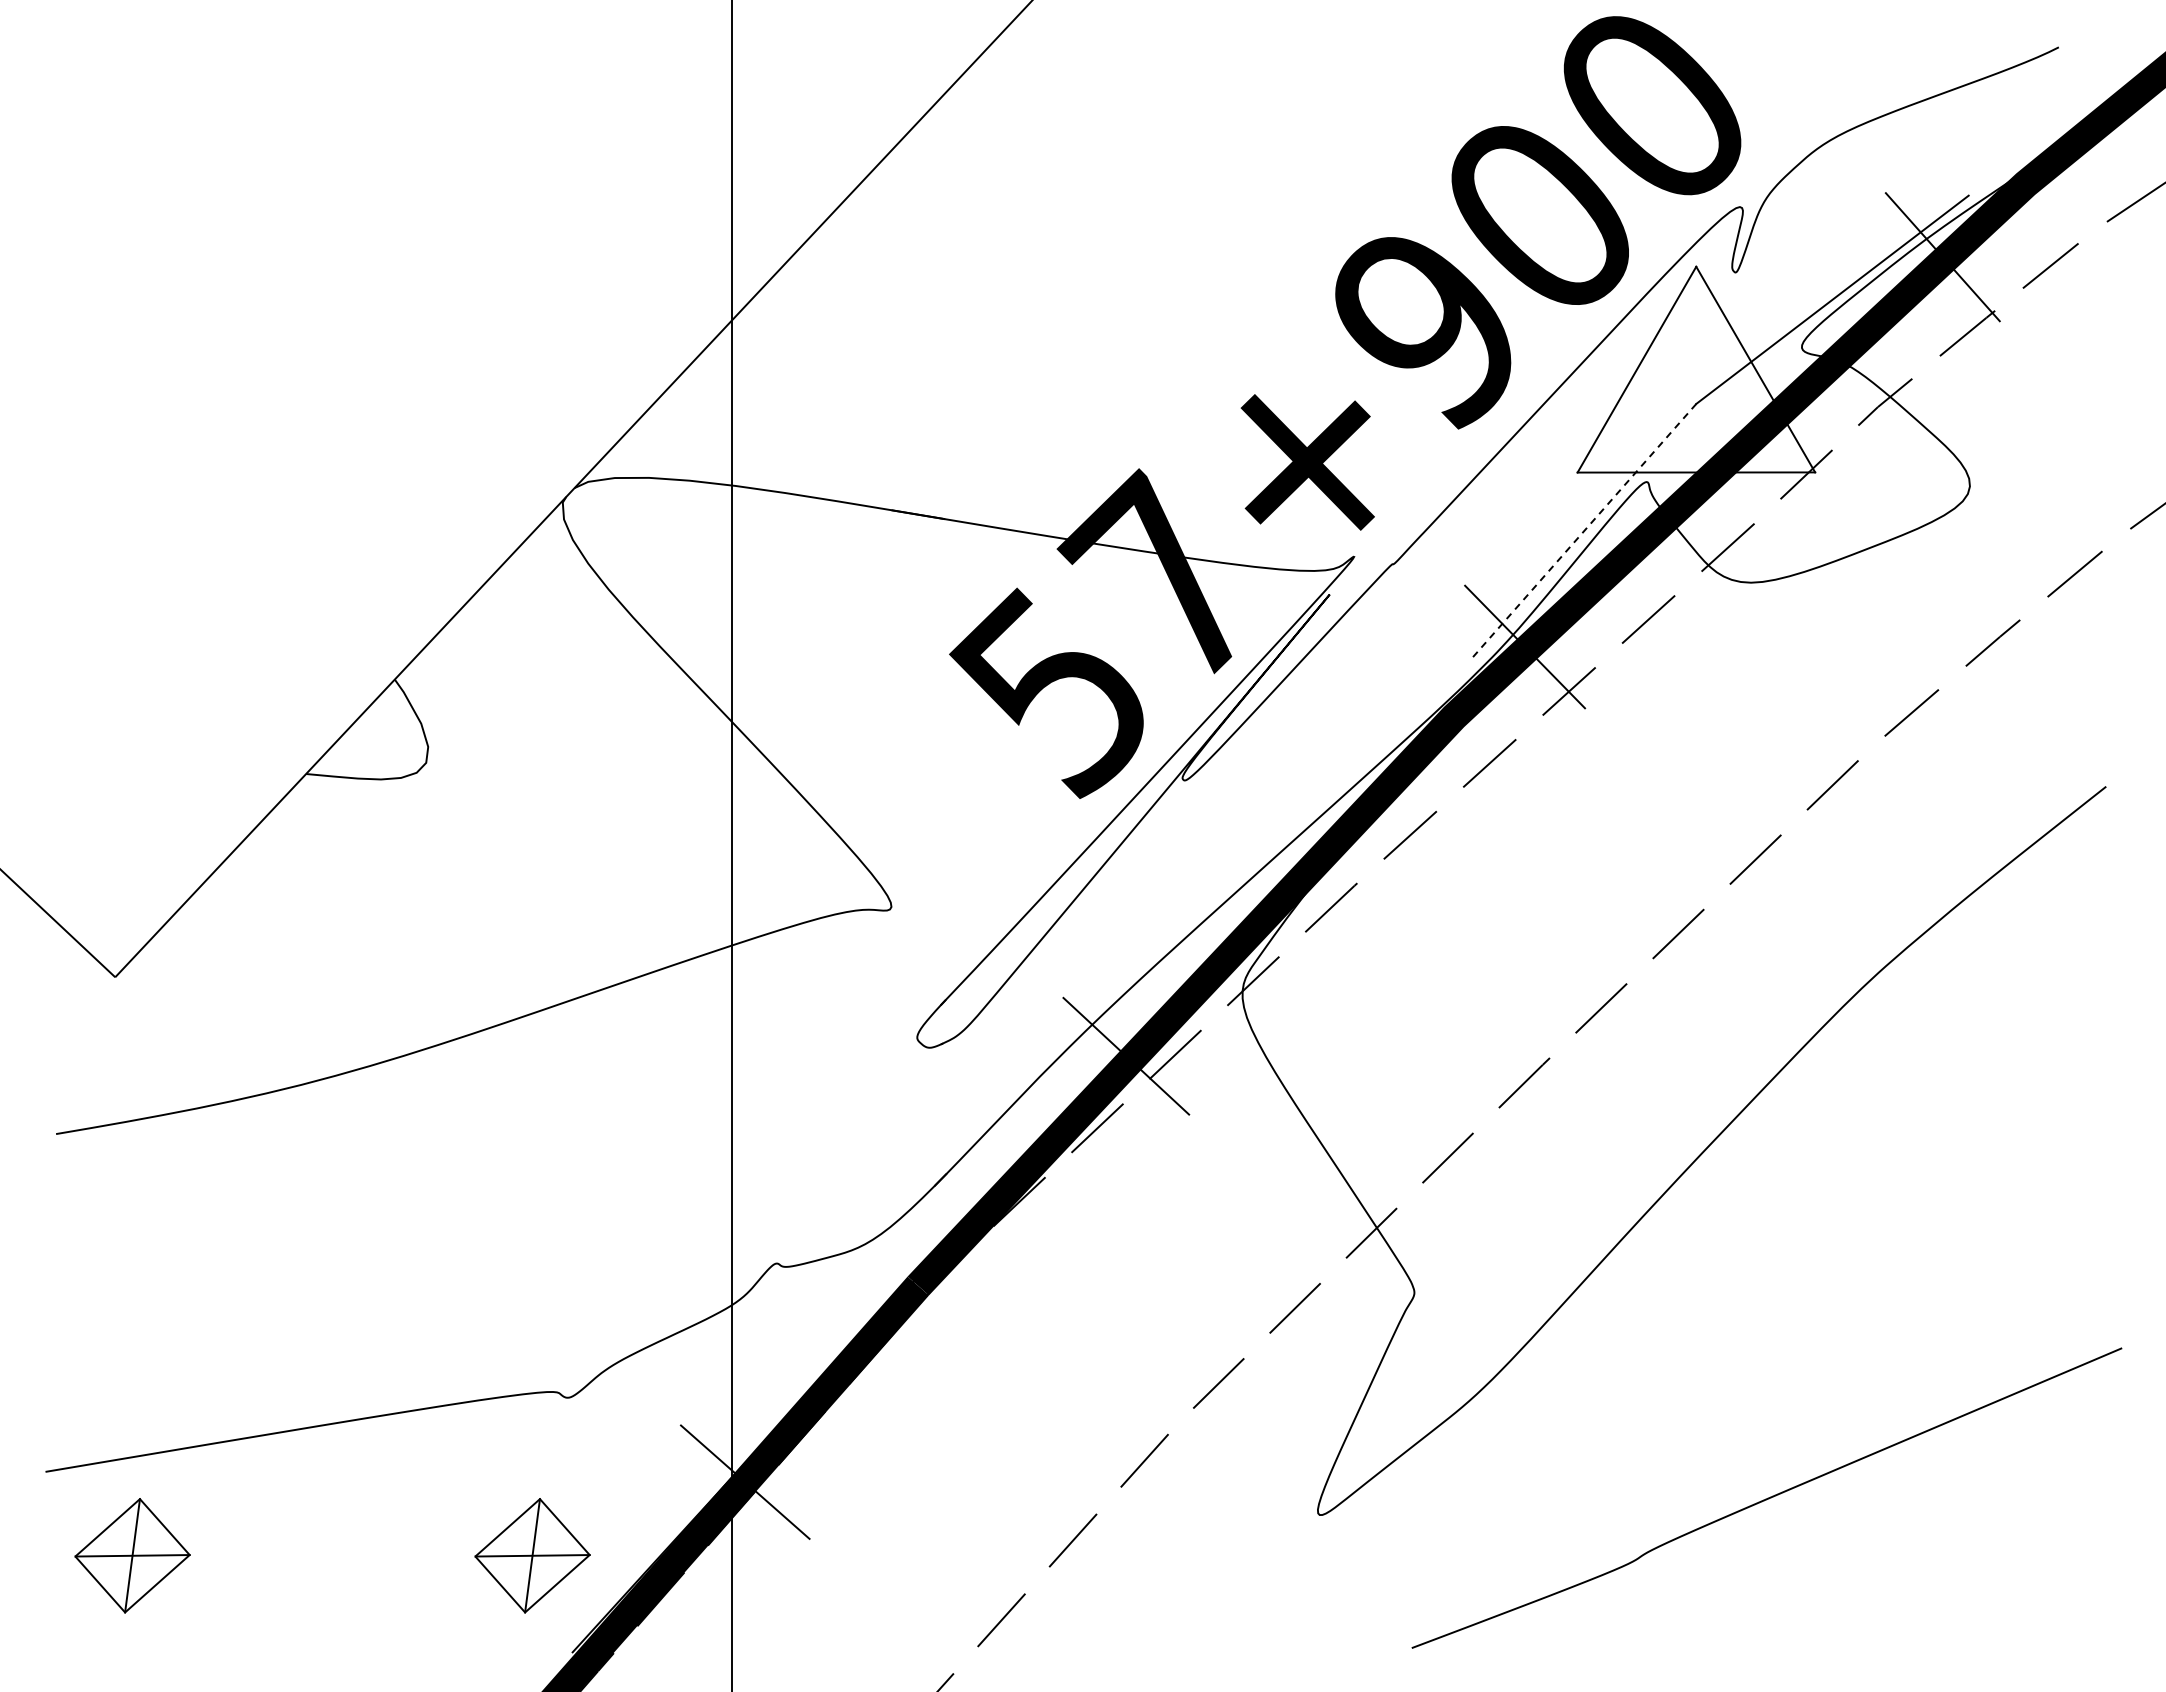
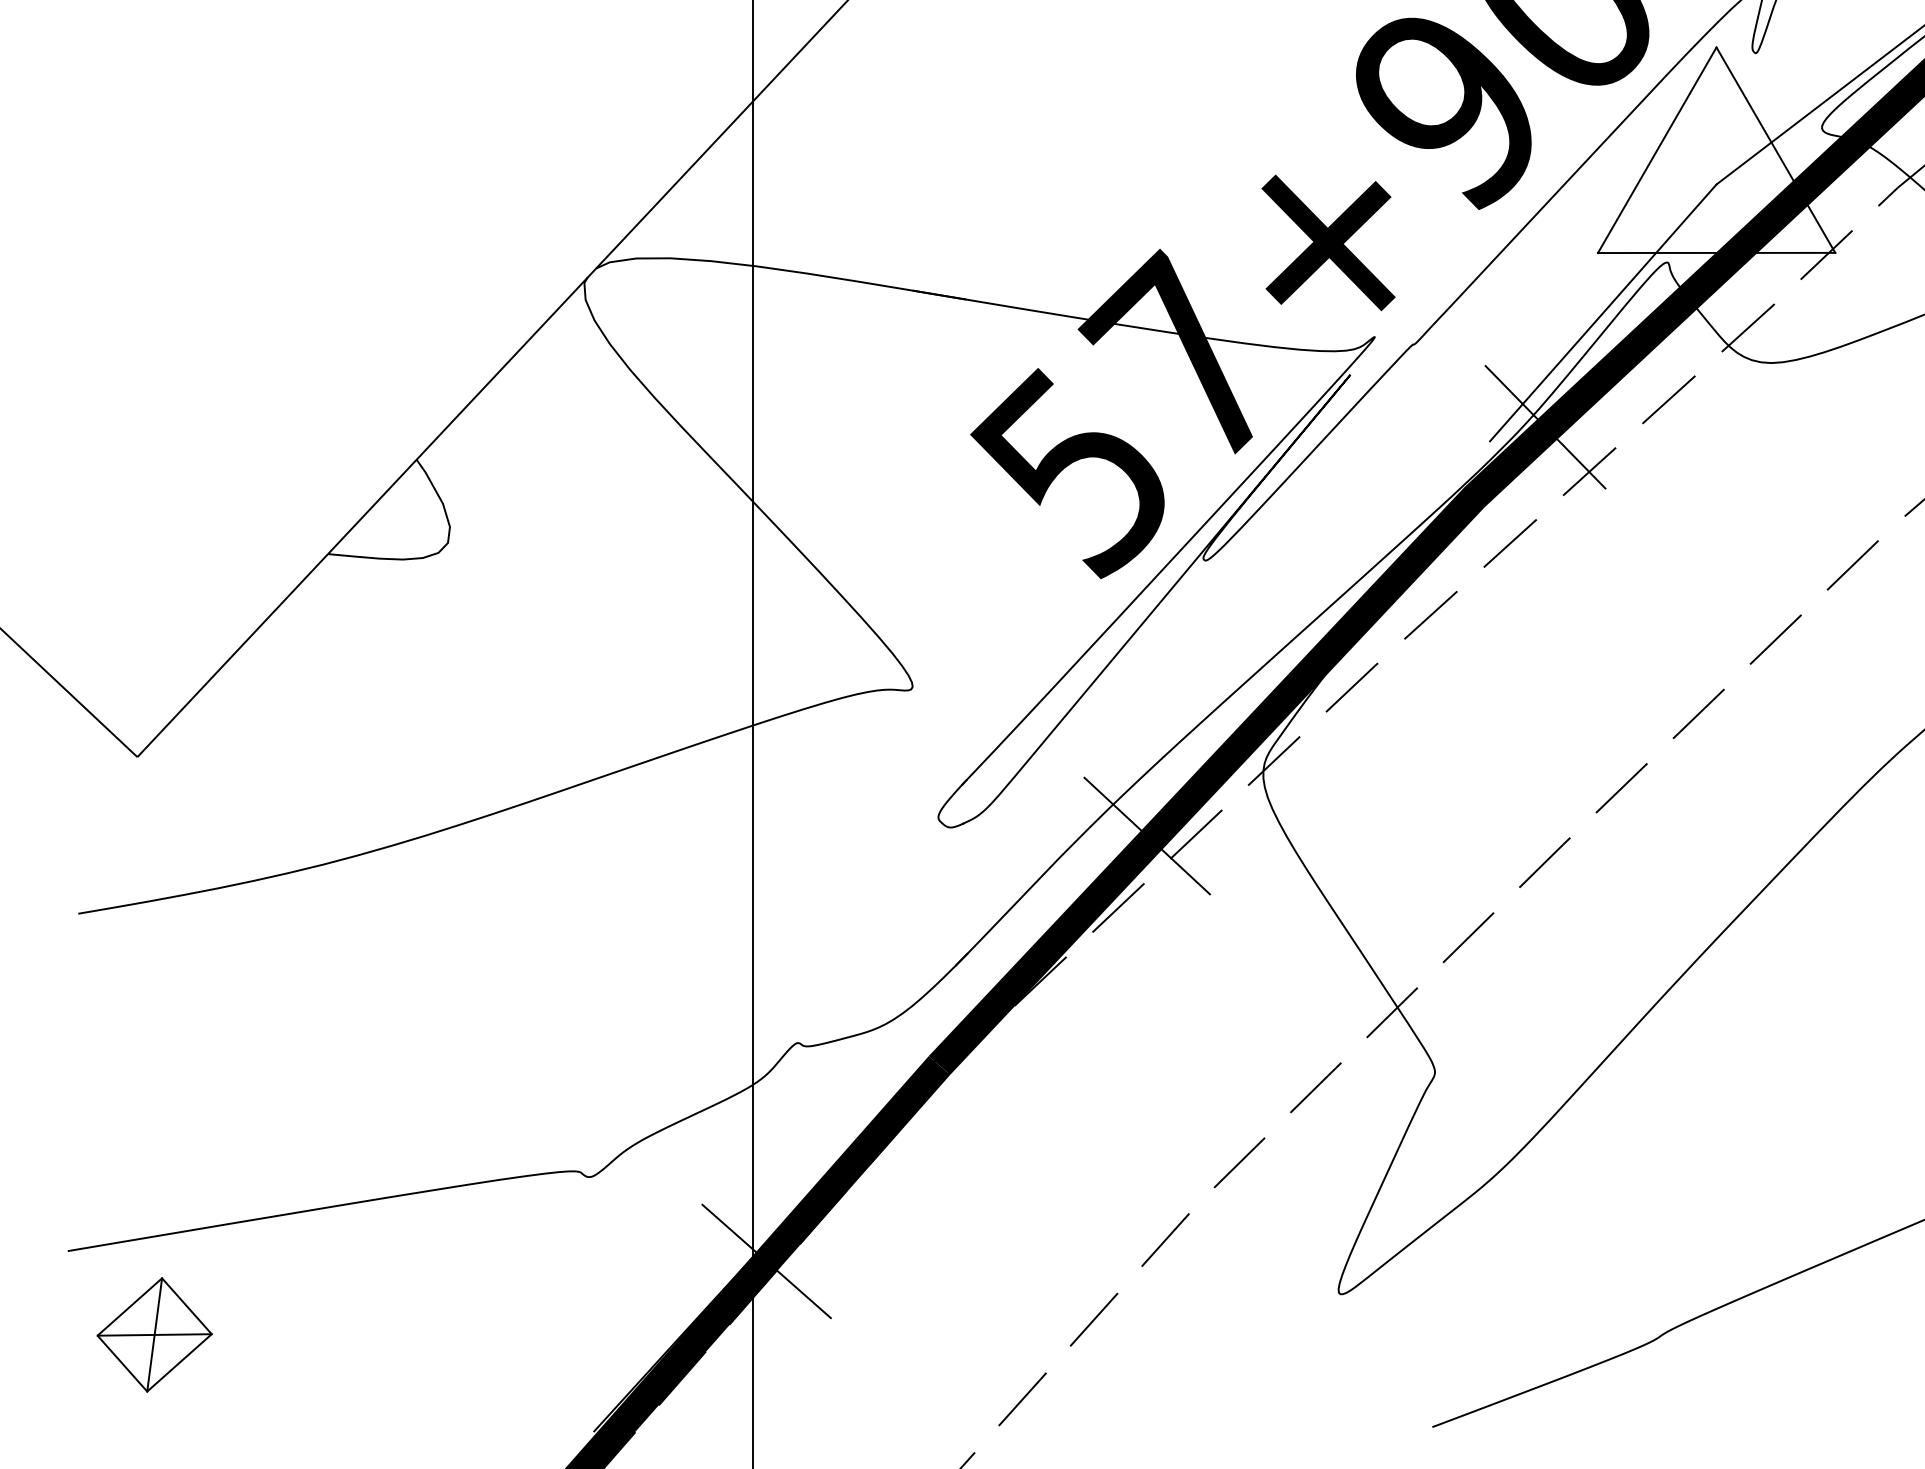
line: (1582, 532) -> (1602, 312), dashed -> solid
part: (532, 1555) -> (554, 1334), removed

